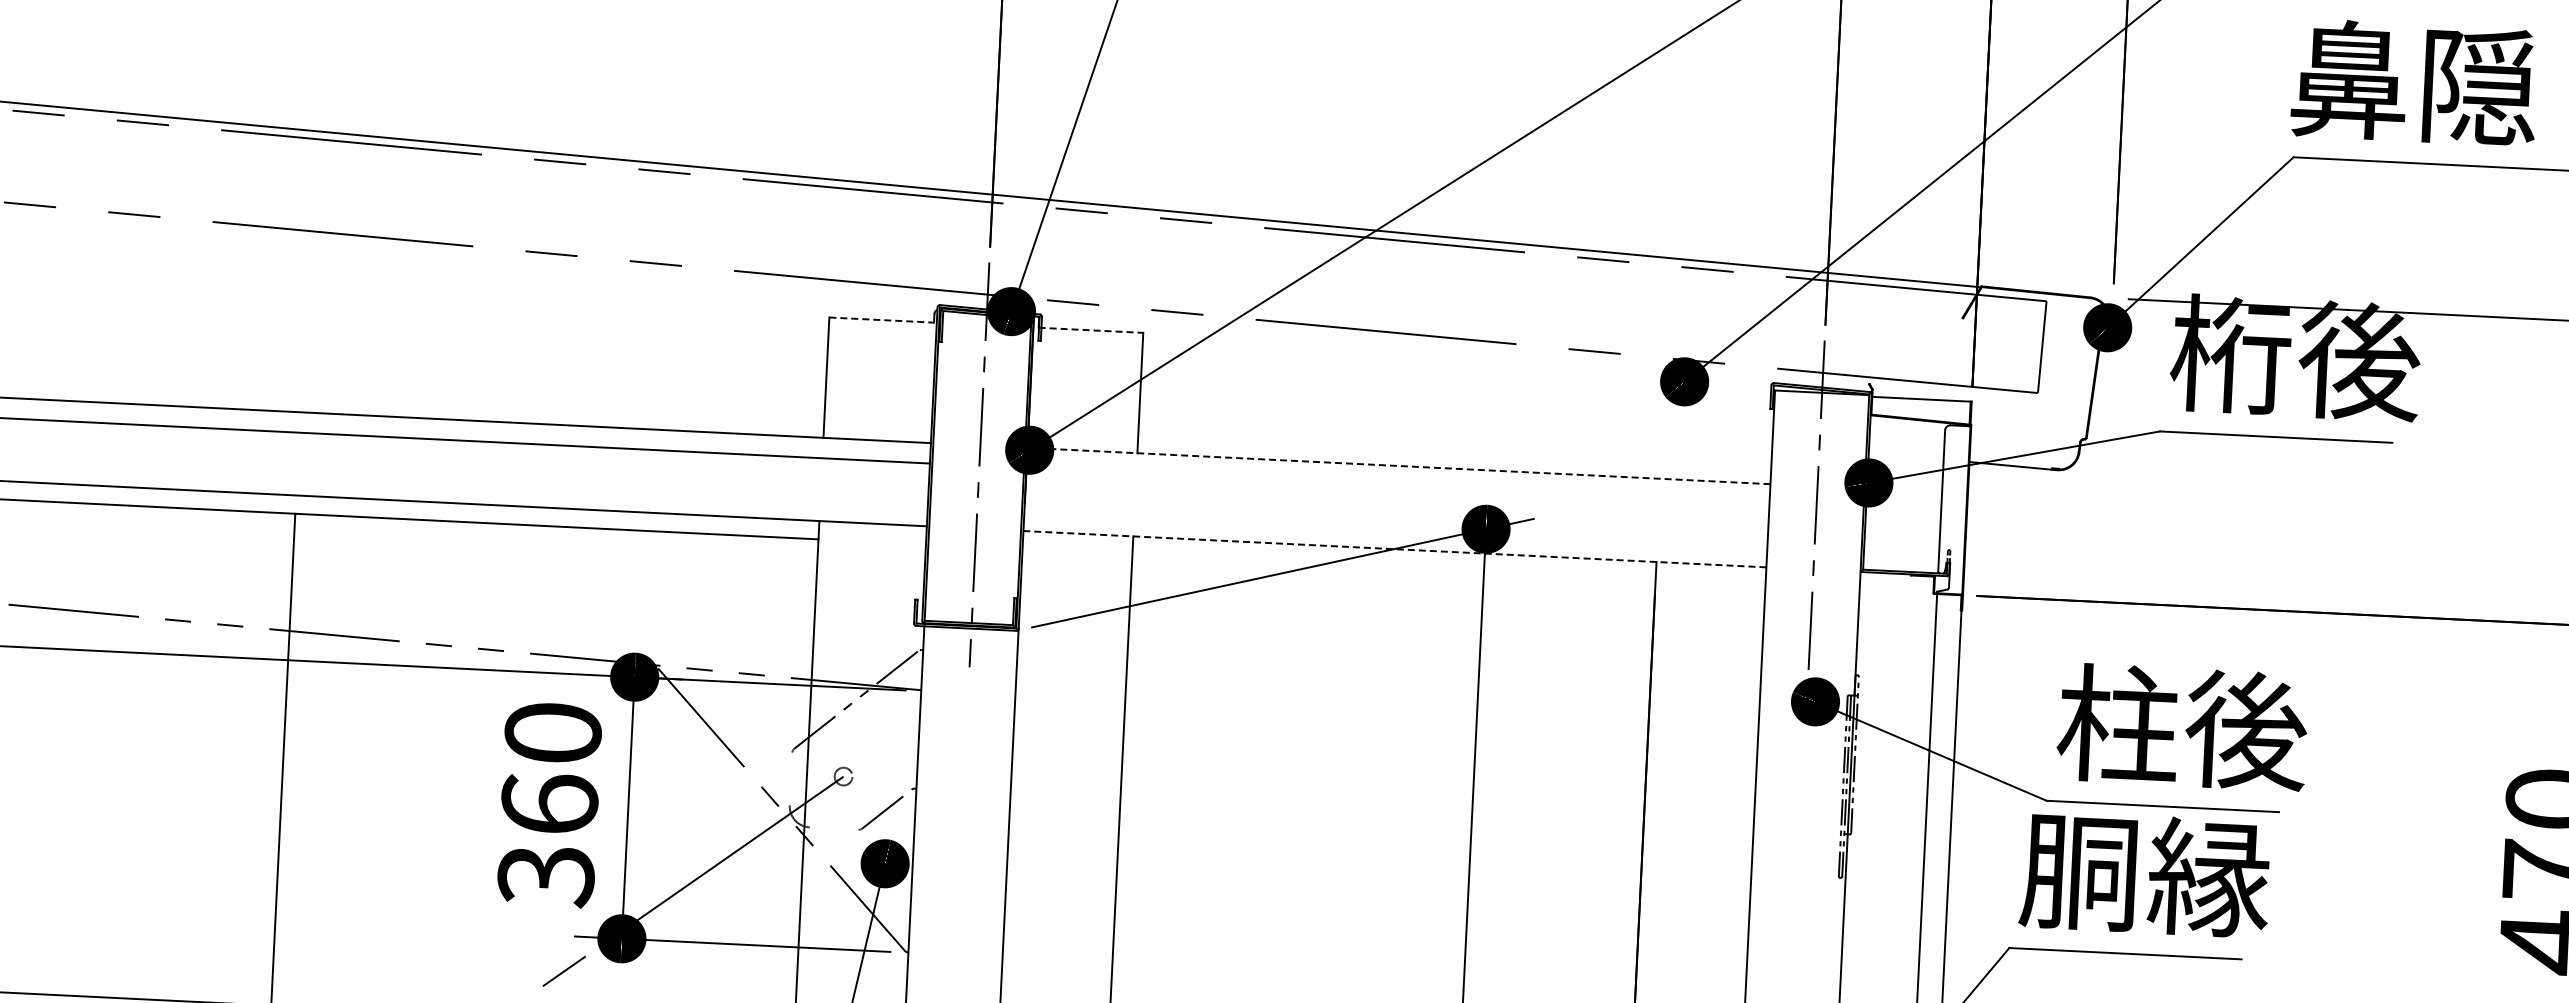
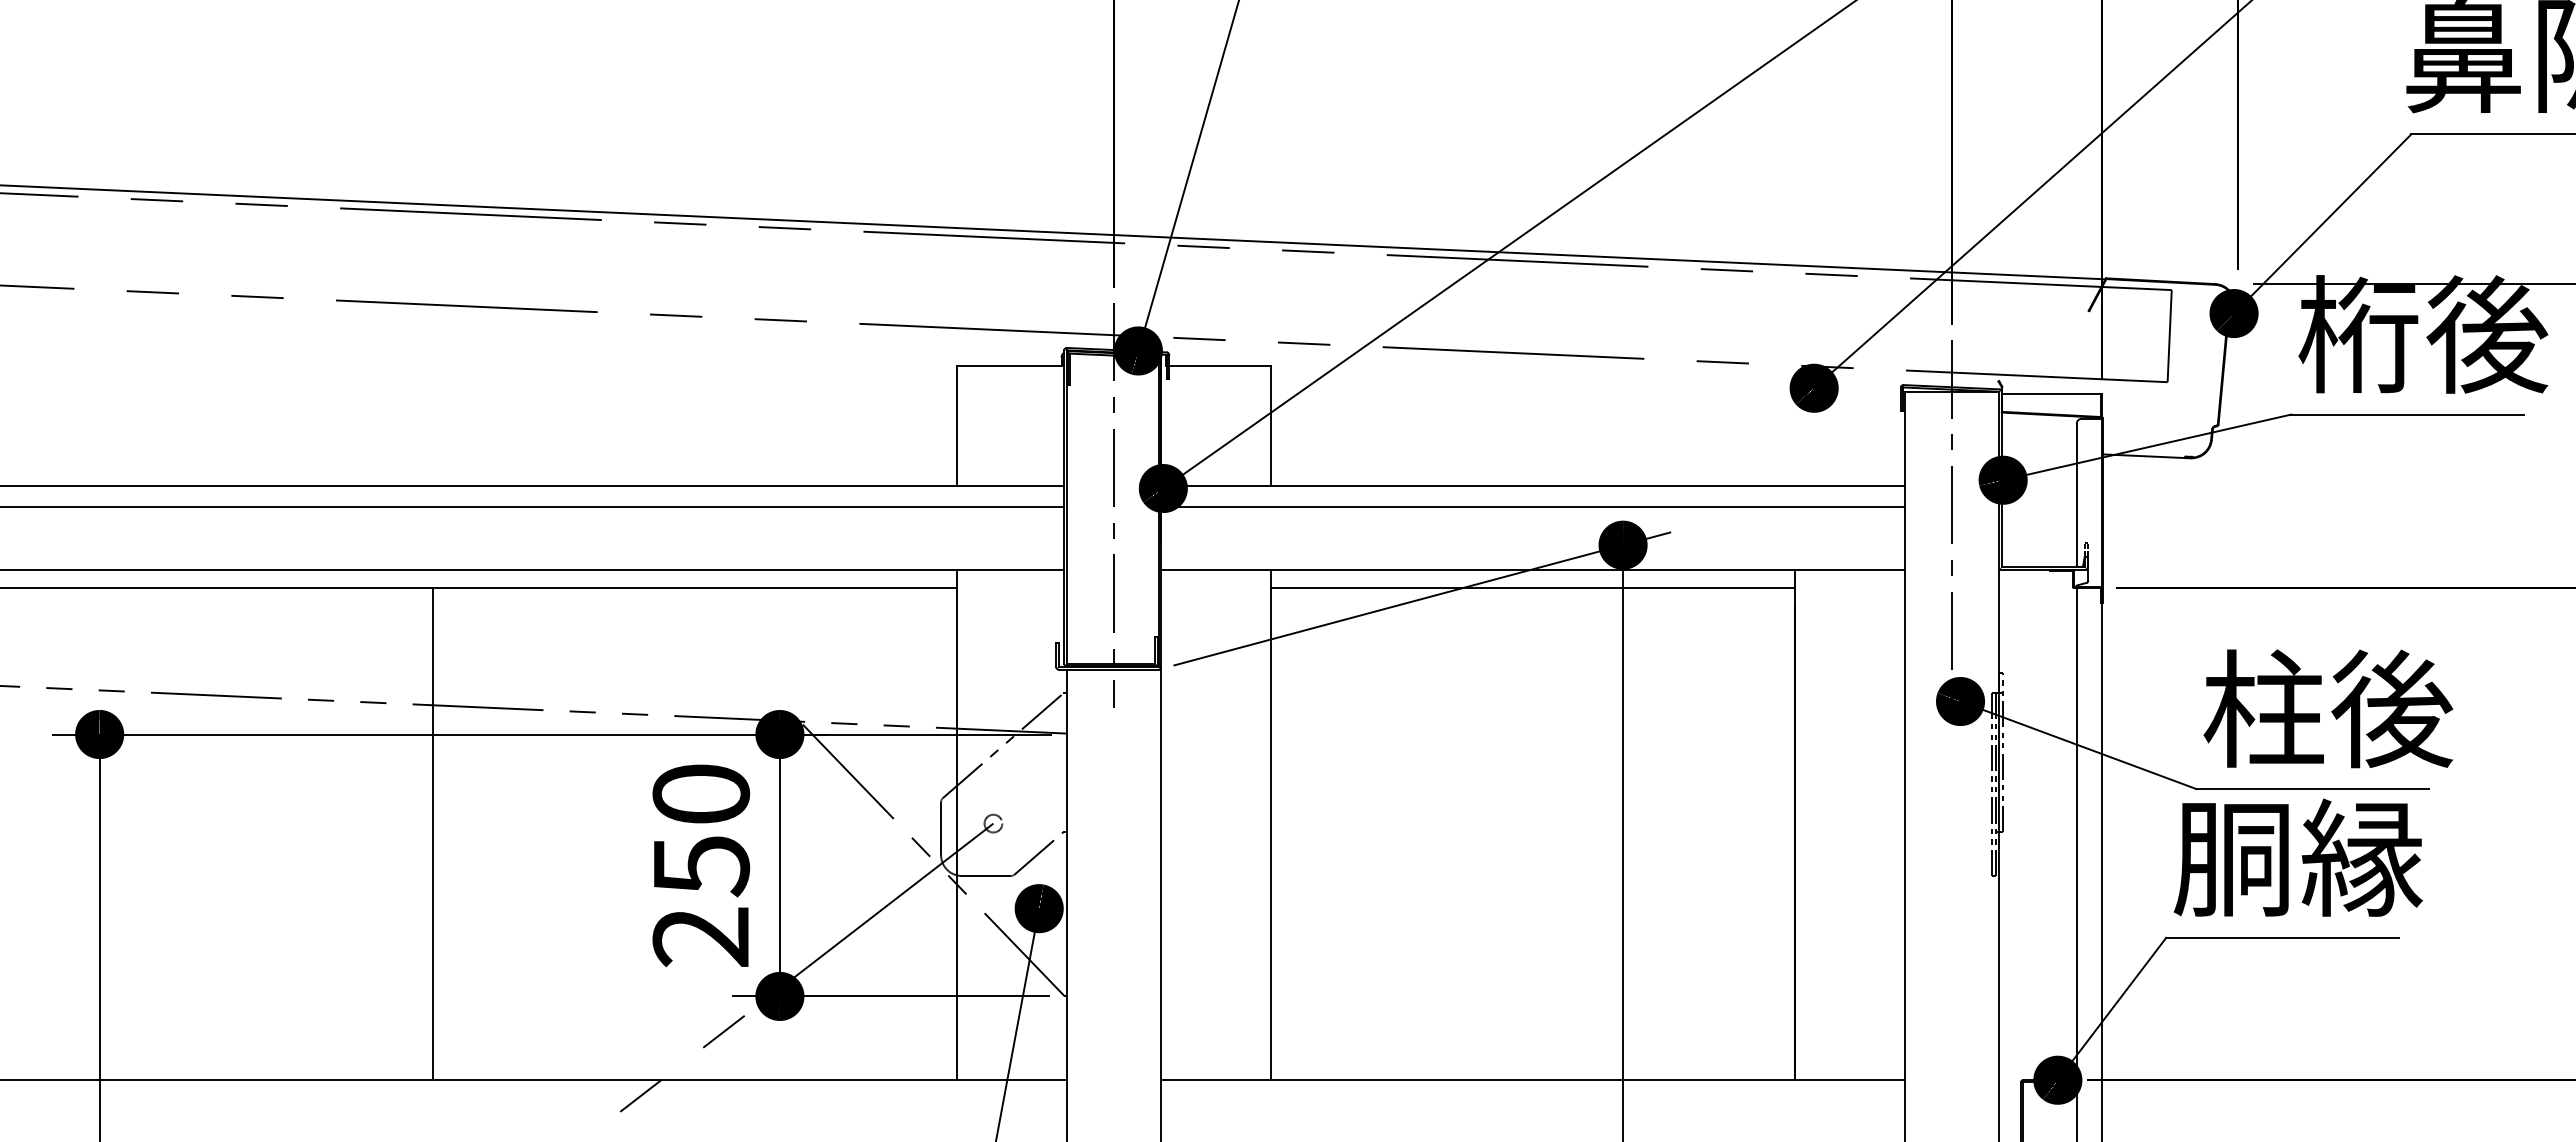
line: (882, 319) -> (1009, 365), dashed -> solid
line: (1091, 330) -> (1219, 365), dashed -> solid
line: (1398, 466) -> (1532, 486), dashed -> solid
line: (1397, 486) -> (1532, 506), added
line: (1394, 549) -> (1532, 569), dashed -> solid
line: (1393, 567) -> (1532, 587), added
line: (791, 778) -> (941, 828), added
line: (834, 829) -> (986, 876), added
text: (548, 840) -> (701, 901), 360 -> 250

